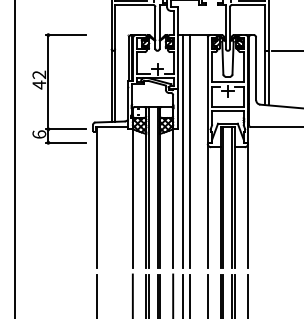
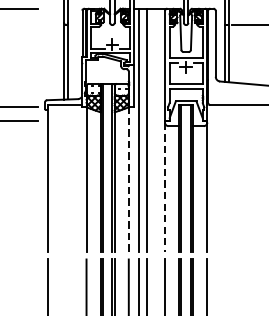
line: (173, 198) -> (129, 179), solid -> dashed
line: (207, 205) -> (164, 187), solid -> dashed

